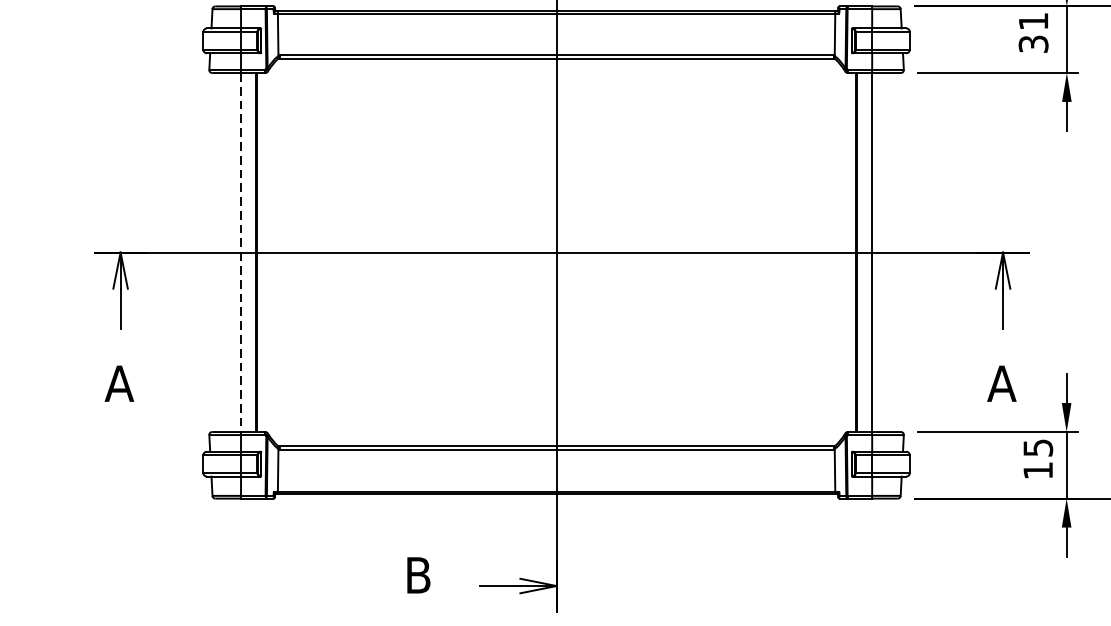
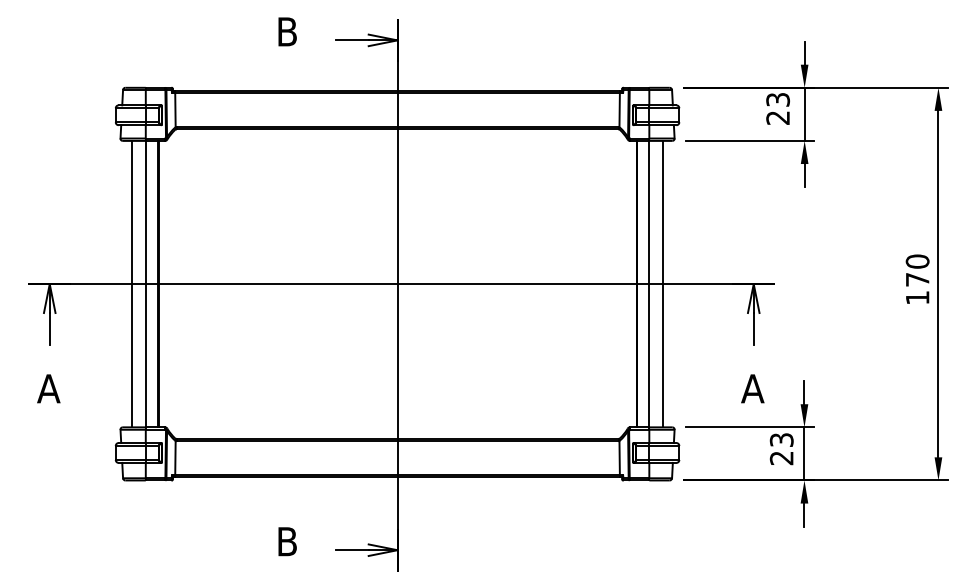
text: (1034, 32) -> (778, 108), 31 -> 23
line: (223, 251) -> (131, 283), added
line: (889, 251) -> (663, 283), added
line: (240, 252) -> (145, 284), dashed -> solid
text: (1037, 459) -> (781, 449), 15 -> 23

